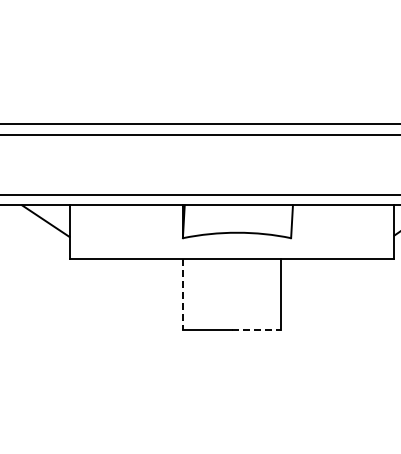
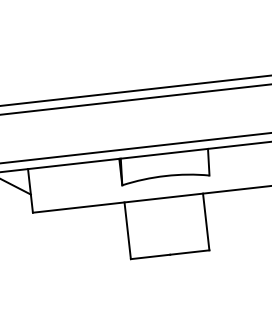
line: (183, 295) -> (127, 231), dashed -> solid
line: (256, 329) -> (189, 252), dashed -> solid

